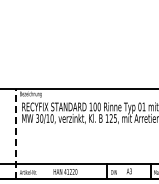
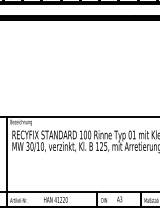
line: (16, 134) -> (6, 162), dashed -> solid

